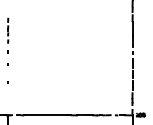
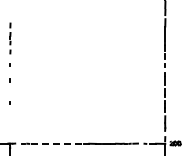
line: (45, 115) -> (57, 143), solid -> dashed

